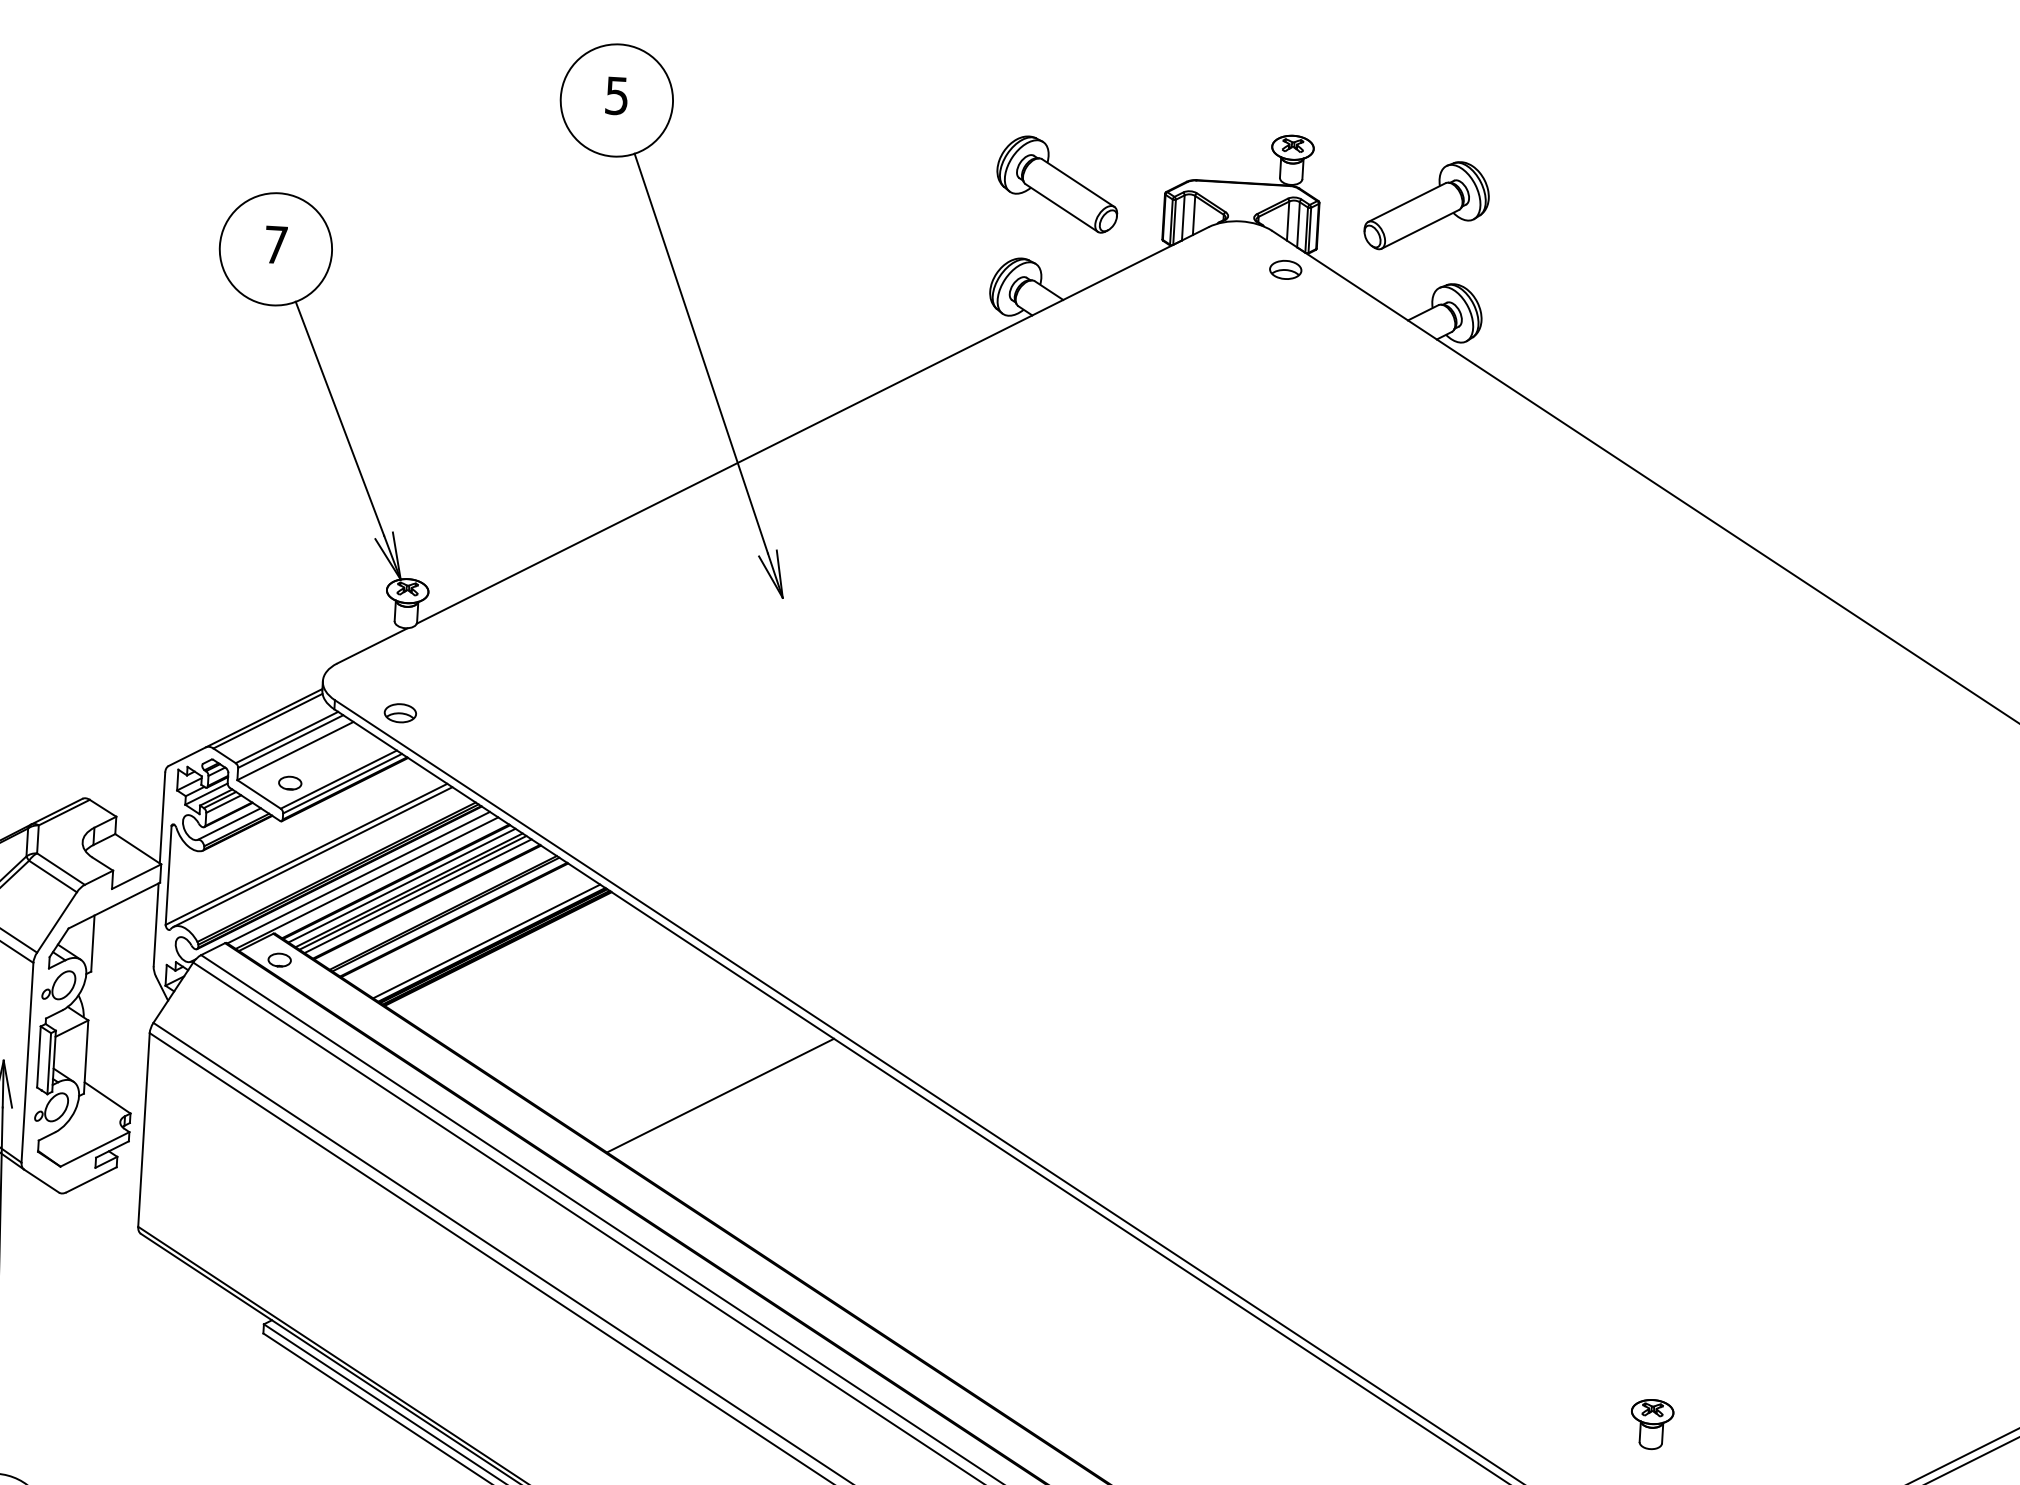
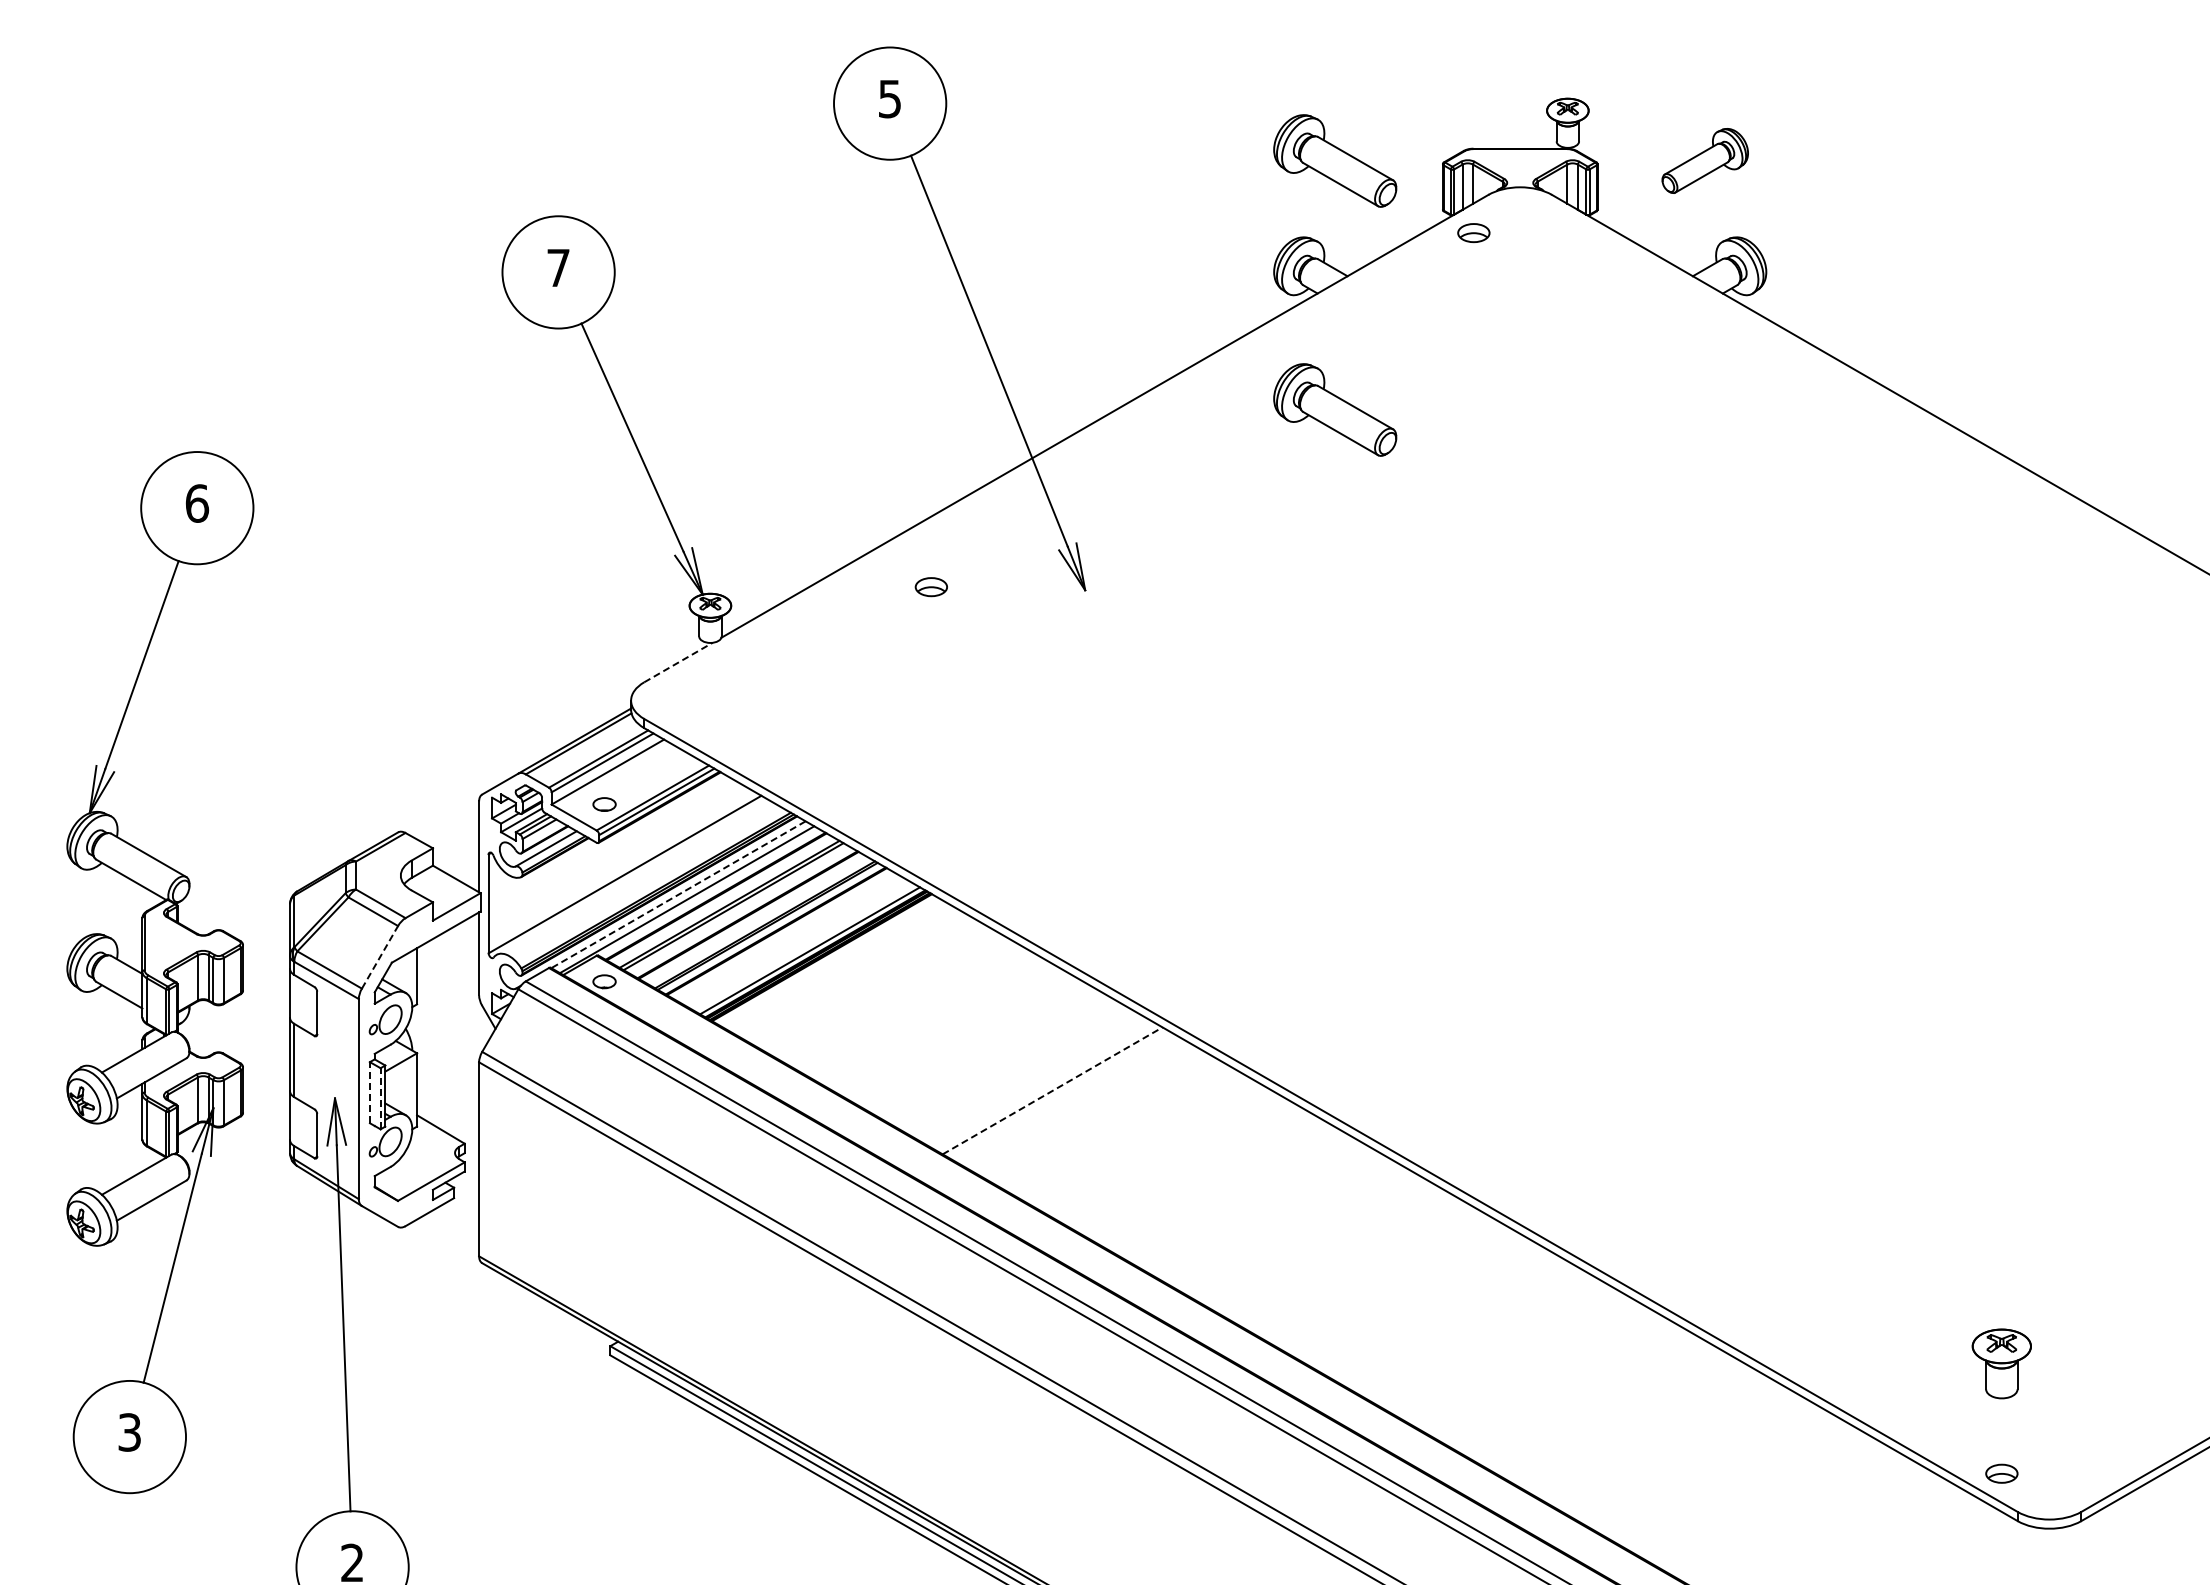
part: (1427, 205) -> (1705, 160), size x0.7
part: (1285, 270) -> (1473, 233), moved
part: (1043, 432) -> (1335, 409), added
line: (372, 645) -> (678, 662), solid -> dashed
part: (399, 713) -> (930, 587), moved
line: (312, 856) -> (631, 876), removed
line: (358, 877) -> (678, 894), solid -> dashed
line: (402, 885) -> (722, 899), removed
line: (417, 895) -> (738, 909), removed
line: (57, 921) -> (380, 956), solid -> dashed
line: (38, 1056) -> (369, 1092), solid -> dashed
line: (49, 1063) -> (380, 1098), solid -> dashed
line: (720, 1095) -> (1052, 1090), solid -> dashed
part: (1651, 1424) -> (2001, 1363), size x1.4

